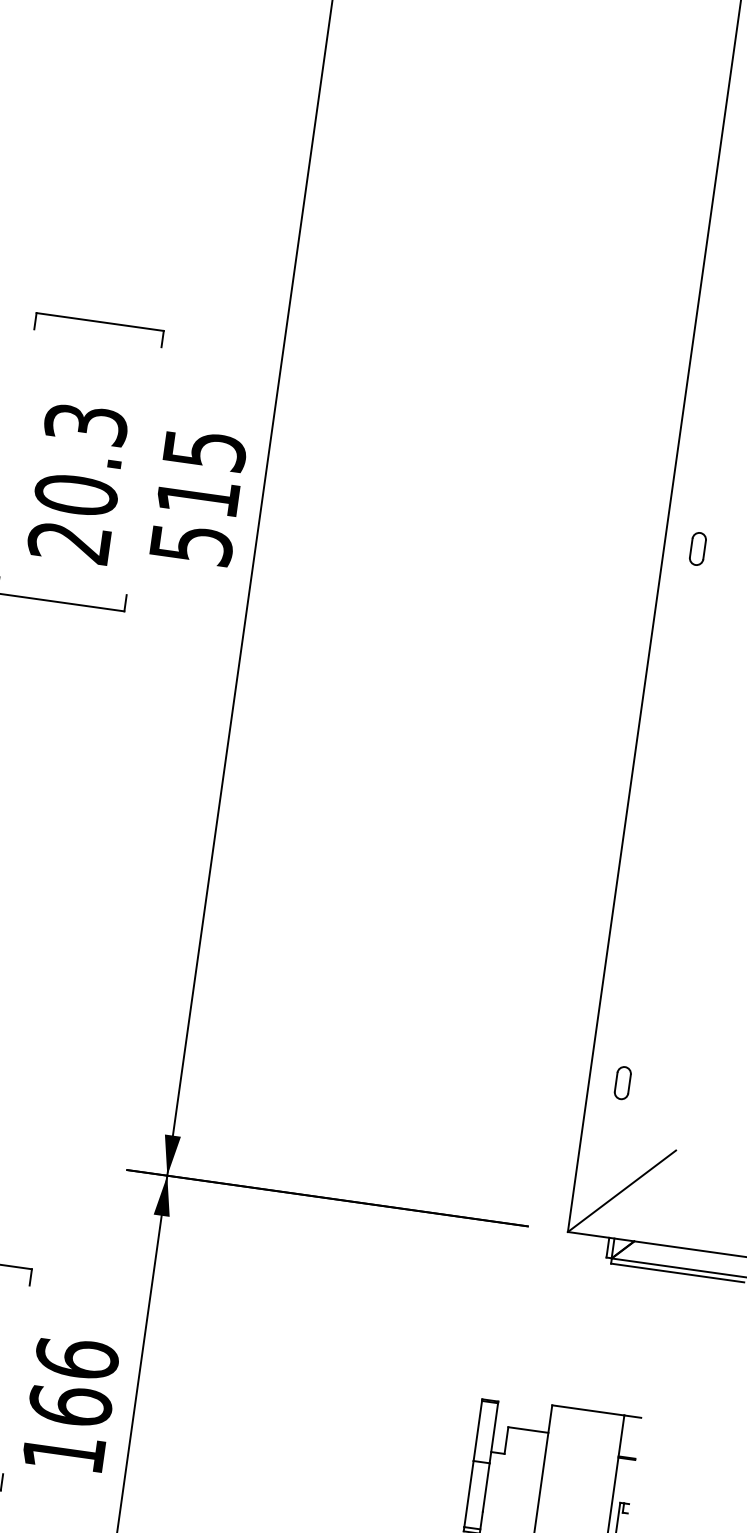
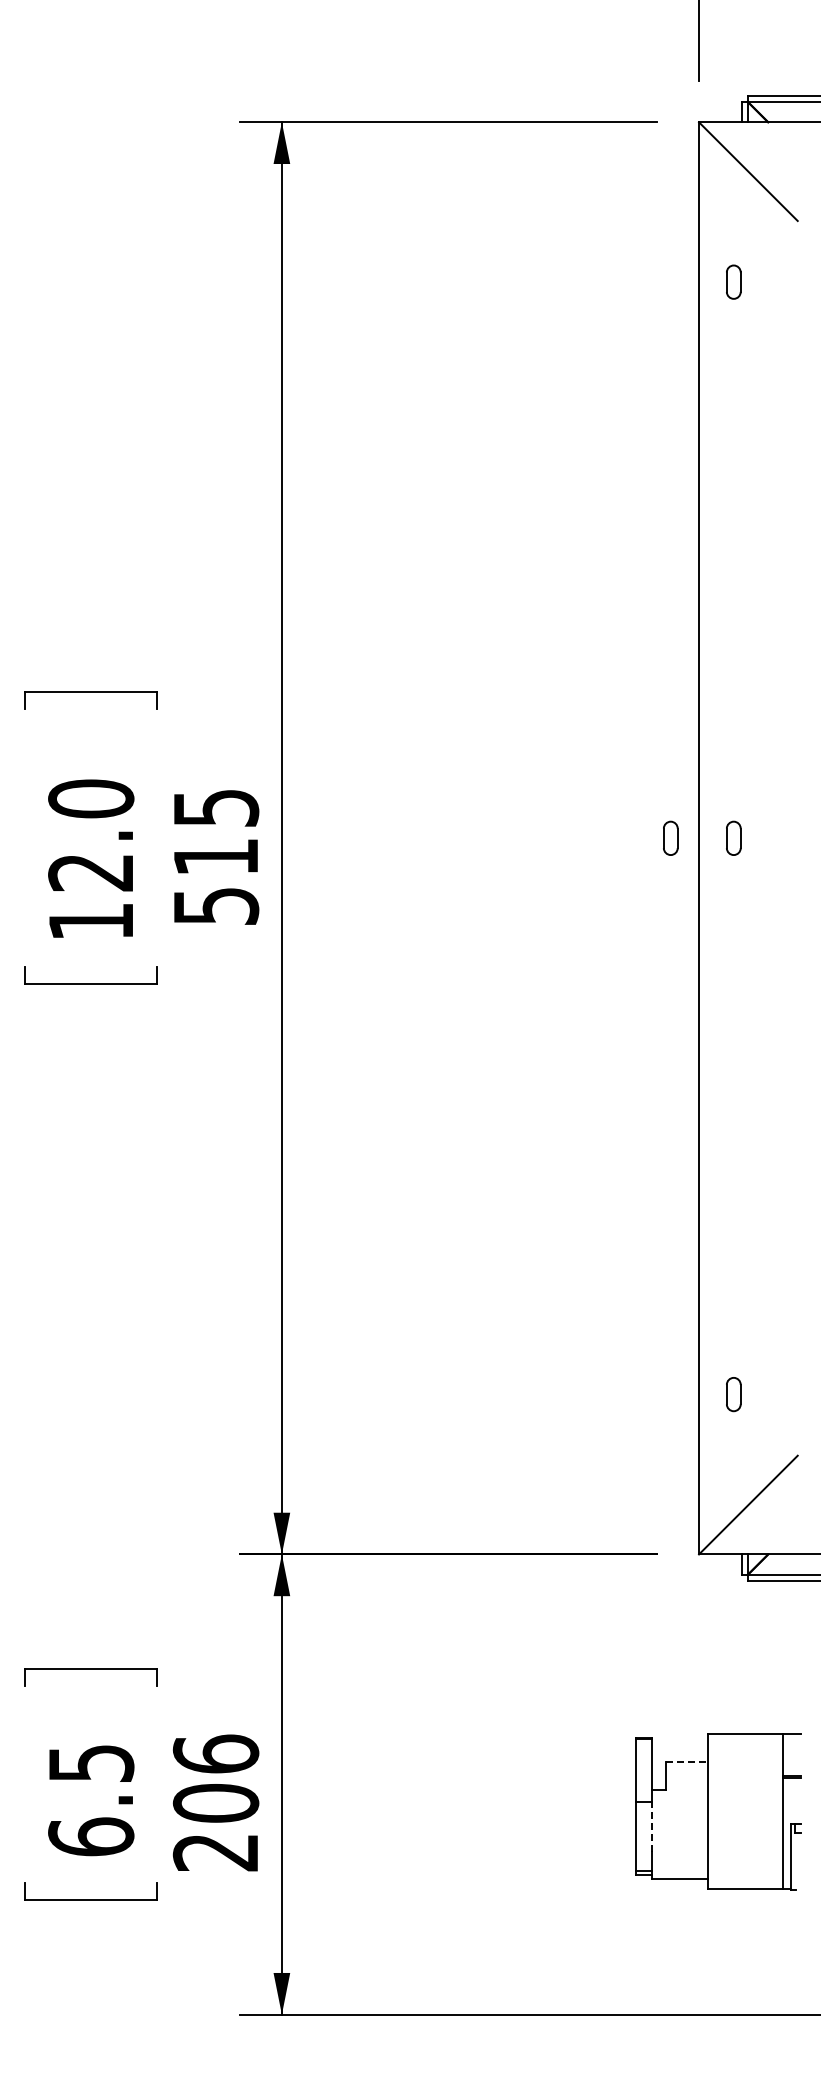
text: (78, 482) -> (91, 859), 20.3 -> 12.0
part: (637, 539) -> (670, 837), added
text: (66, 1428) -> (215, 1827), 166 -> 206
line: (528, 1430) -> (687, 1762), solid -> dashed
line: (486, 1486) -> (652, 1826), solid -> dashed

